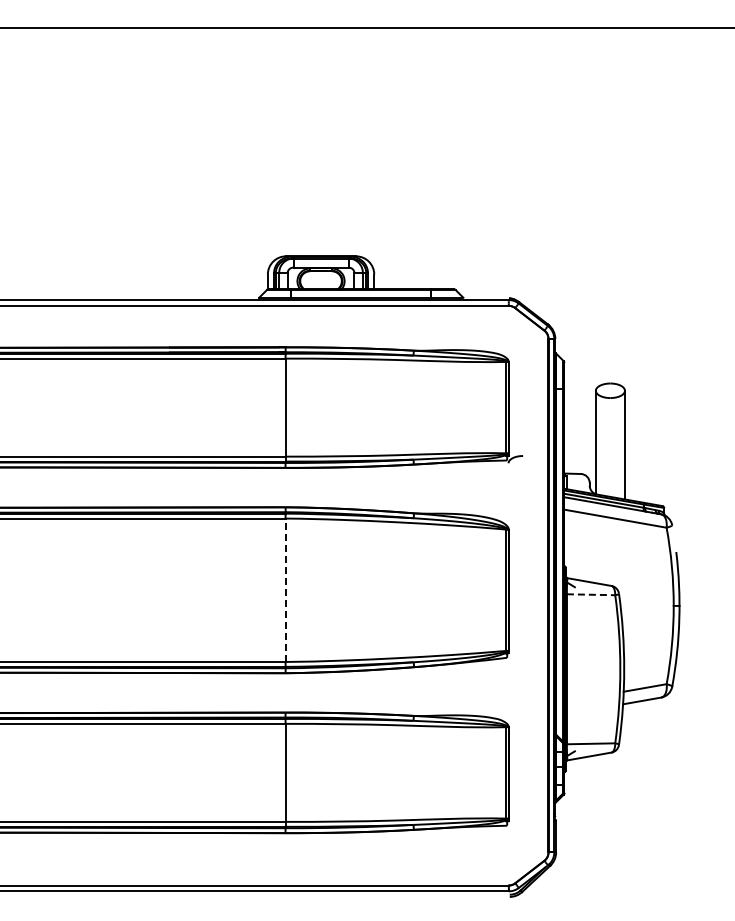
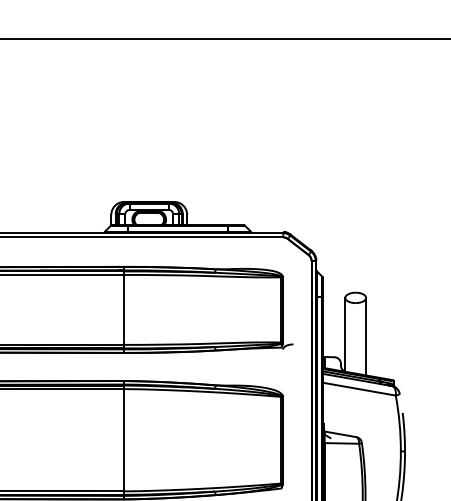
line: (285, 590) -> (123, 440), dashed -> solid
line: (591, 594) -> (342, 443), dashed -> solid

